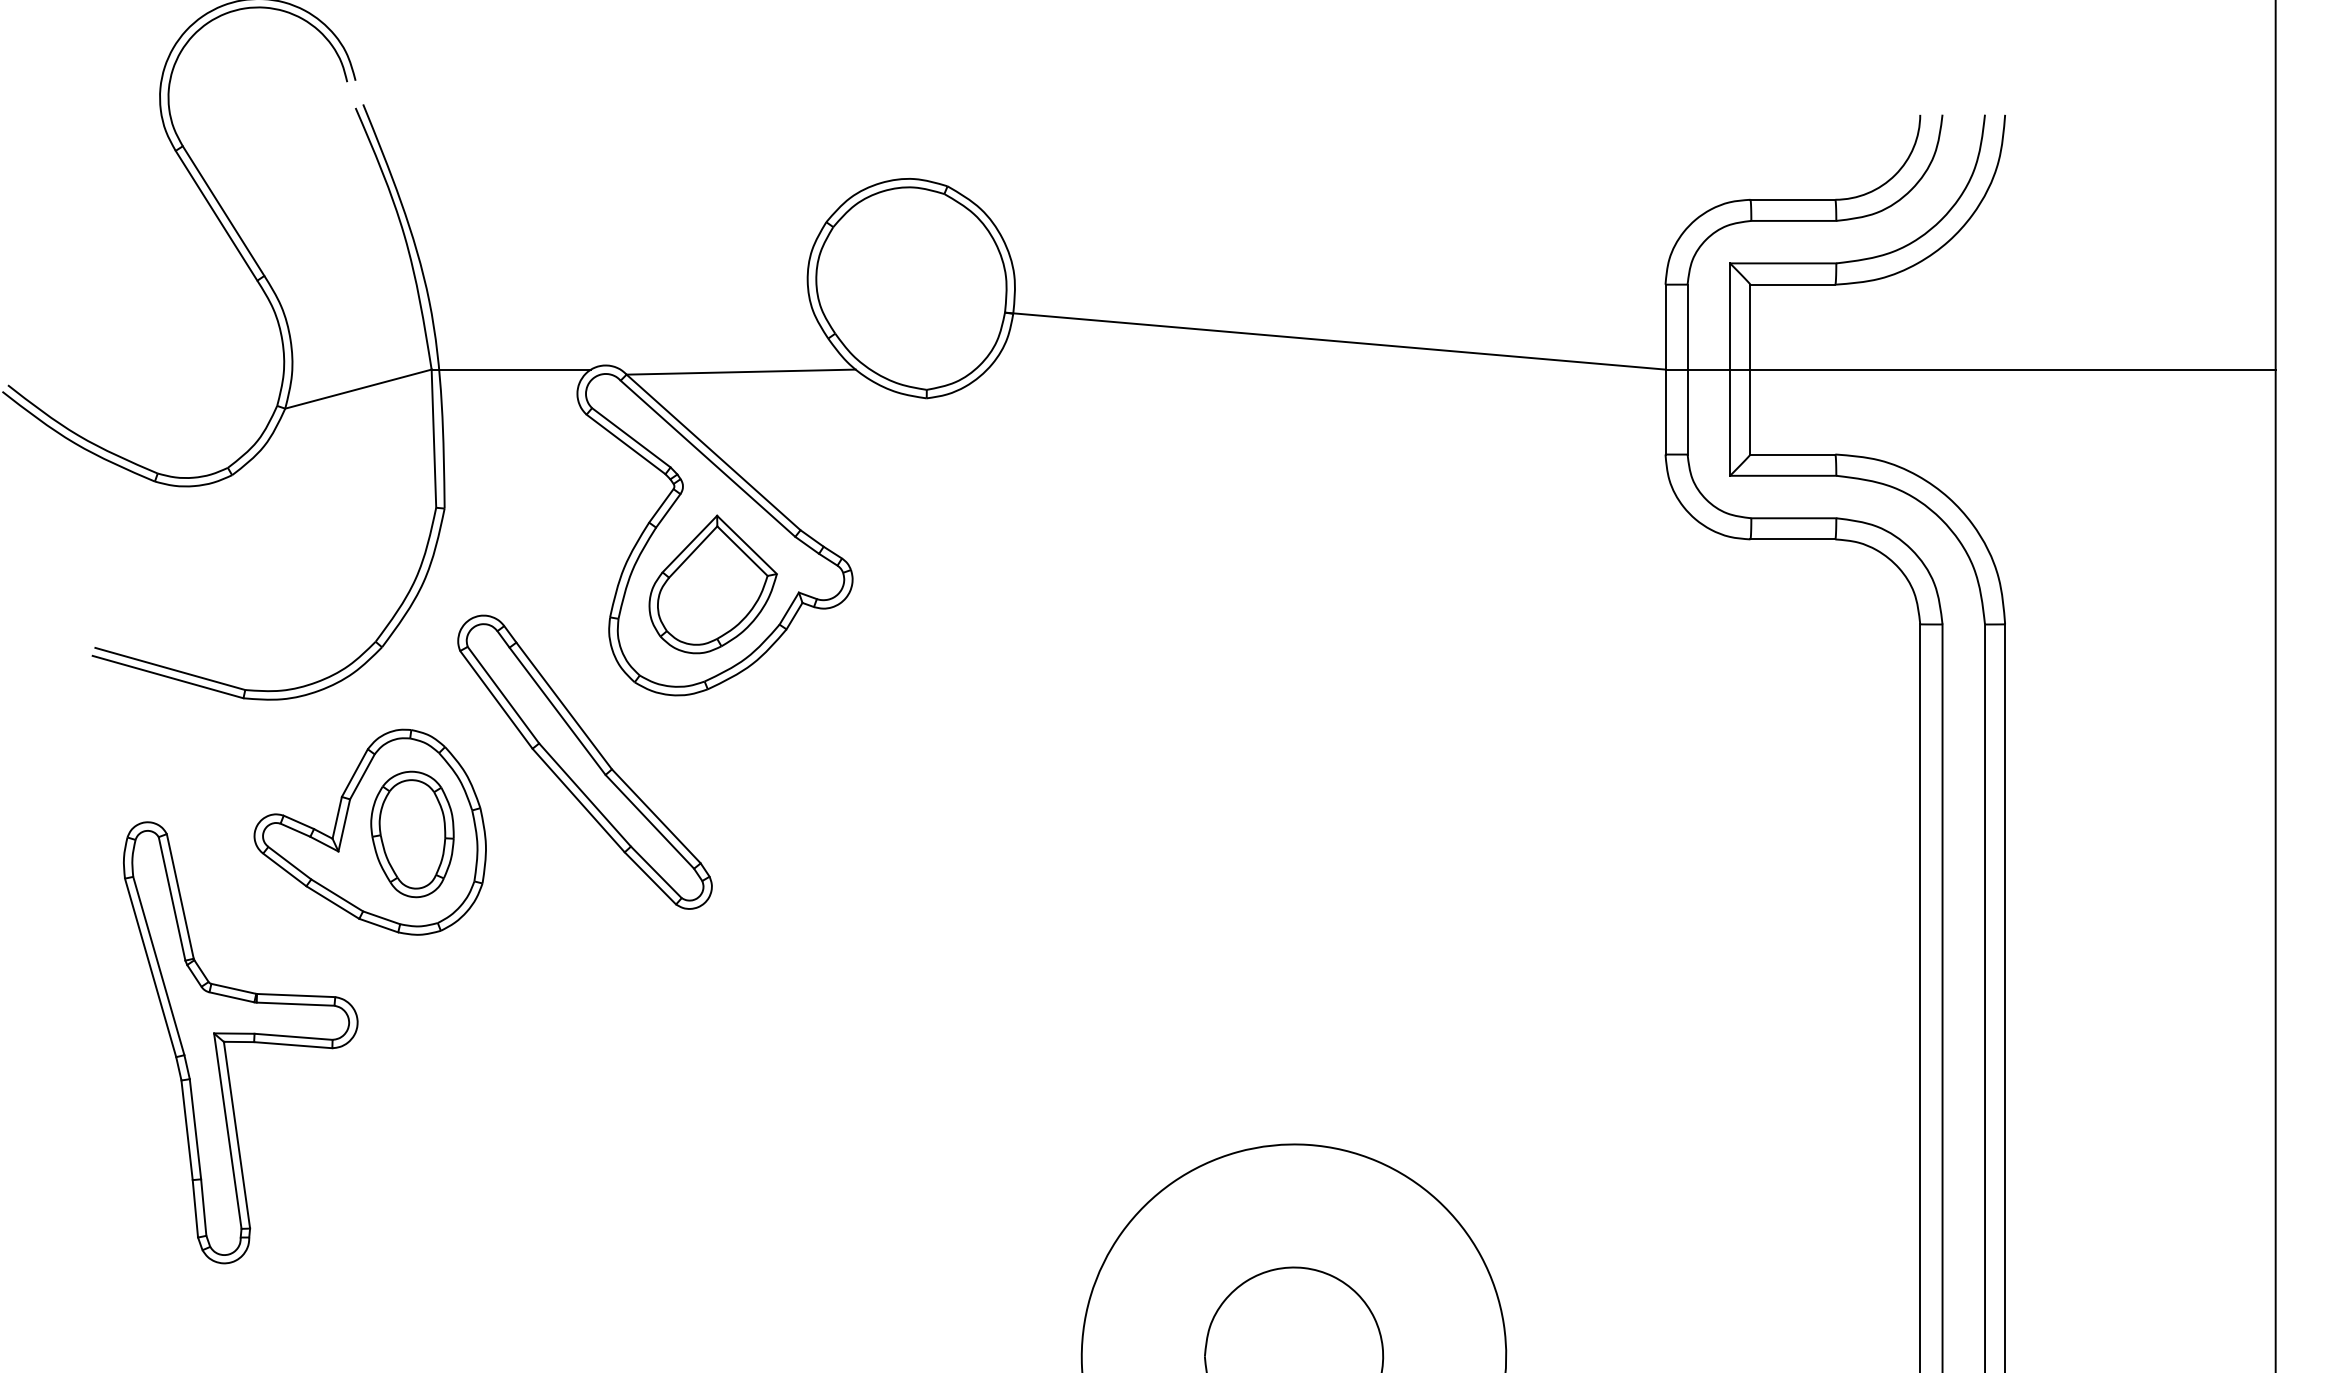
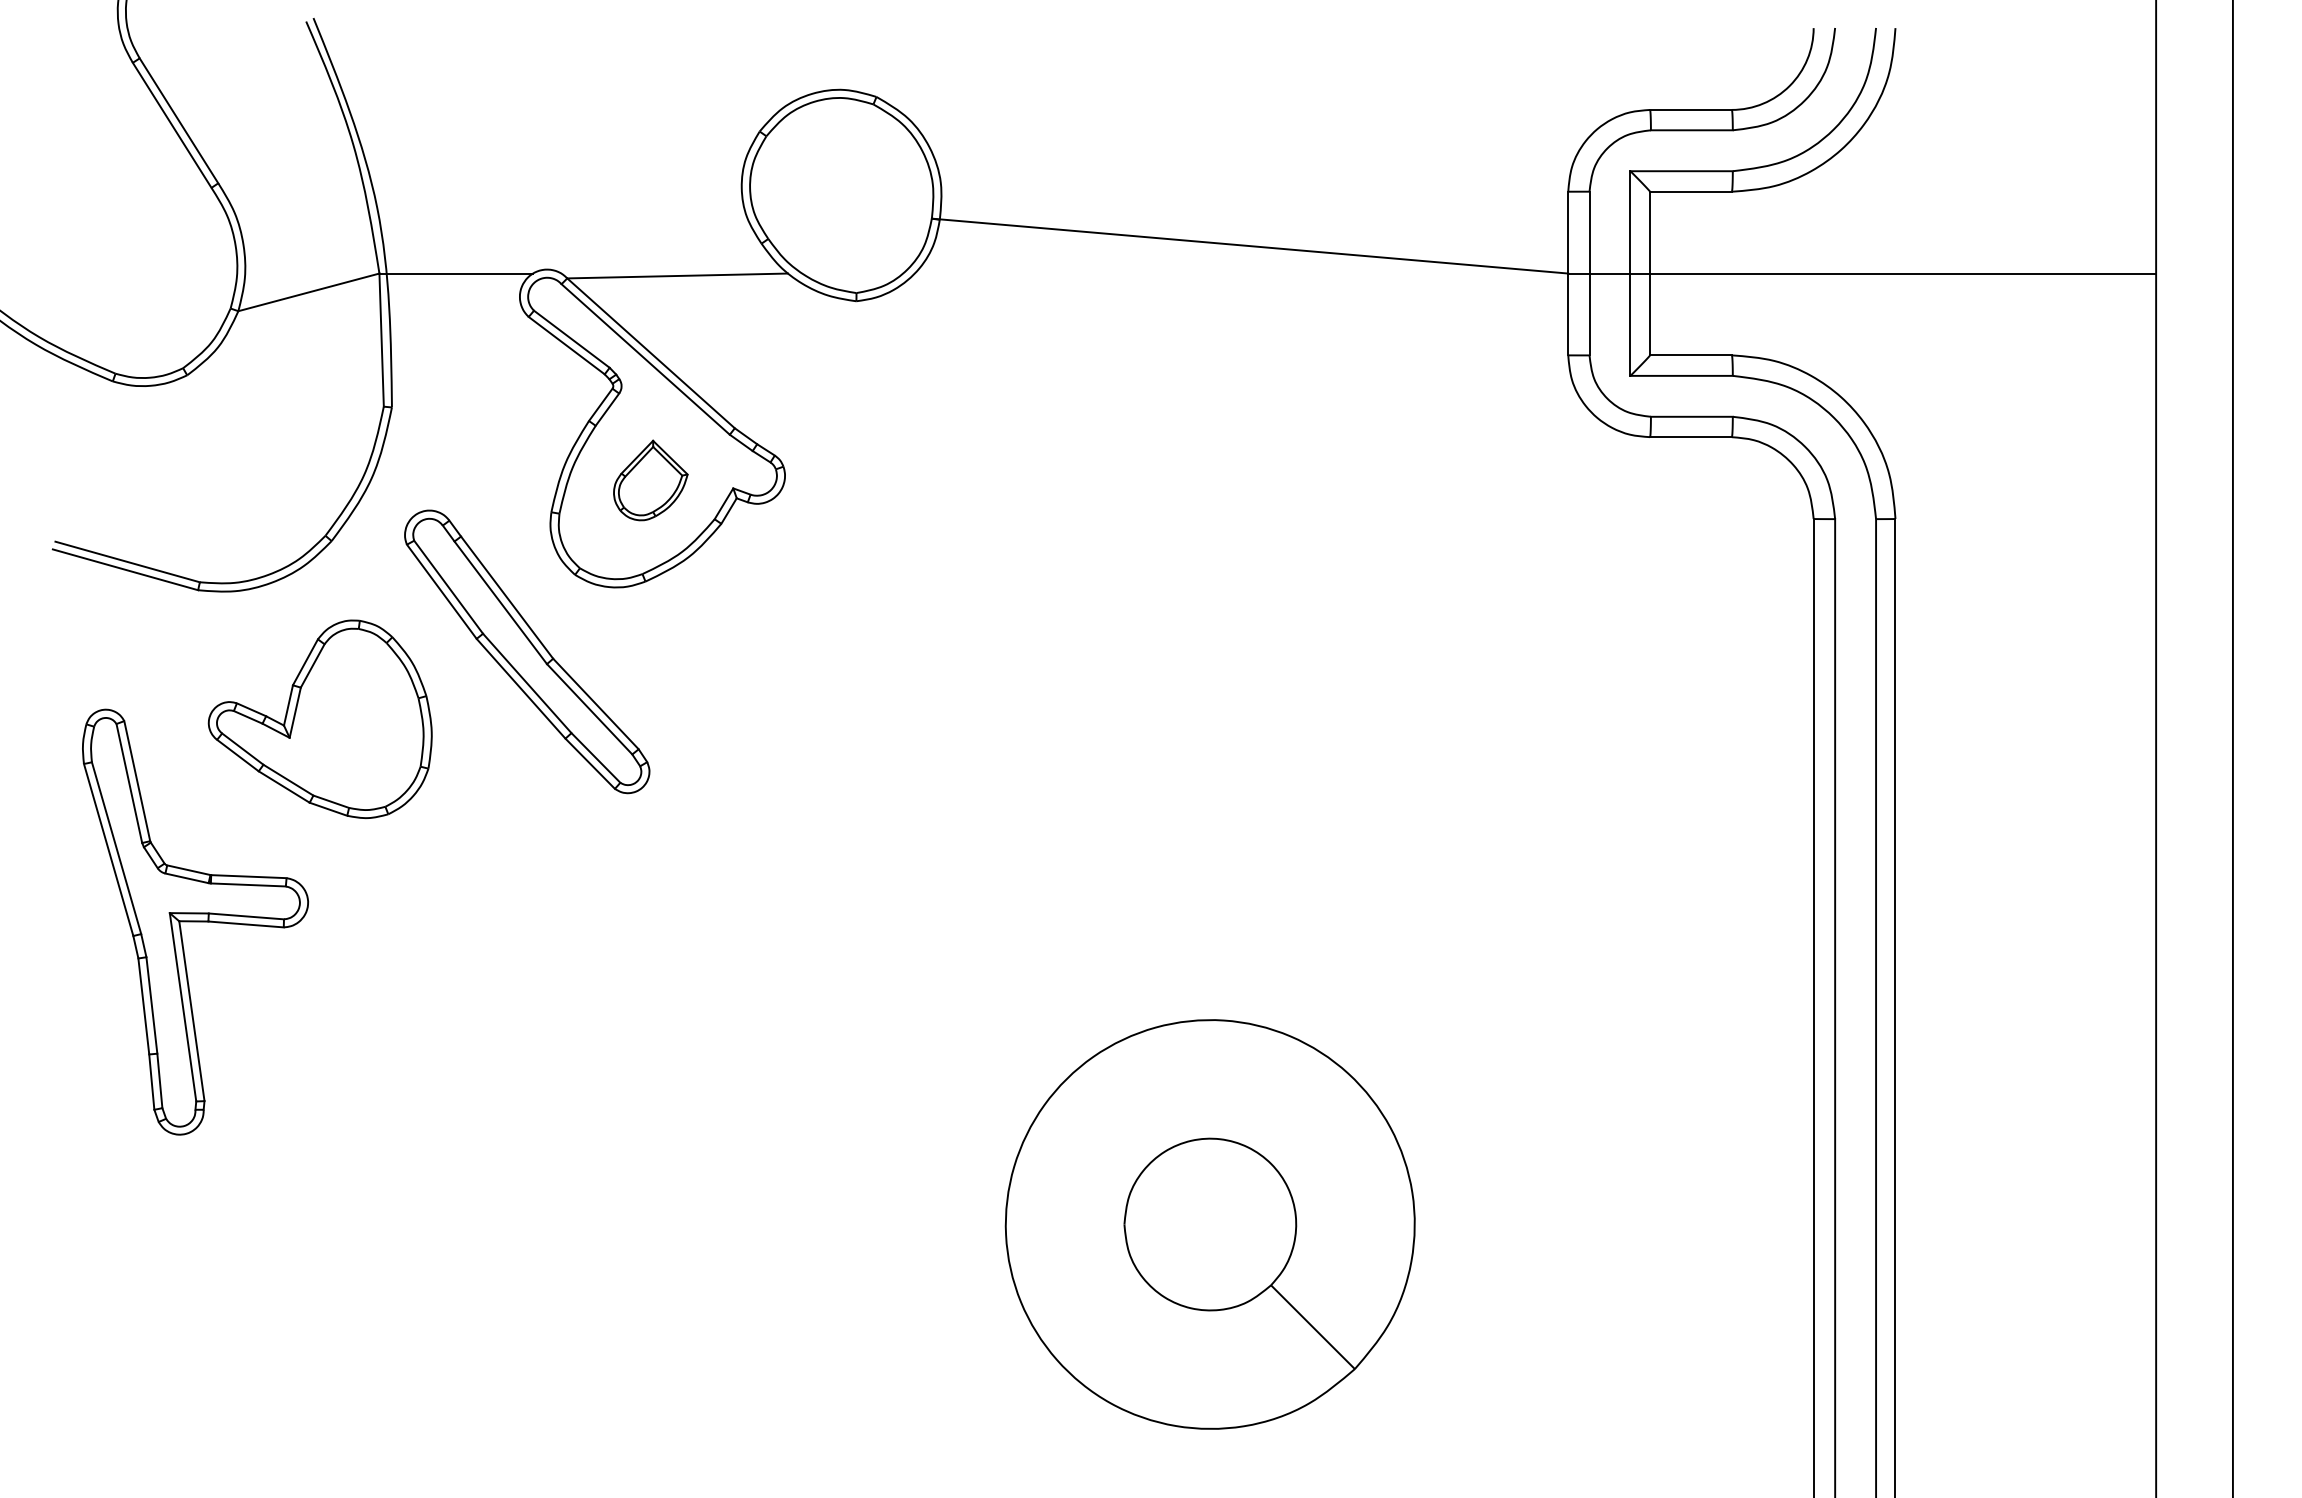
part: (712, 584) -> (650, 480), size x0.6
part: (411, 834) -> (360, 721), removed

